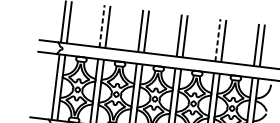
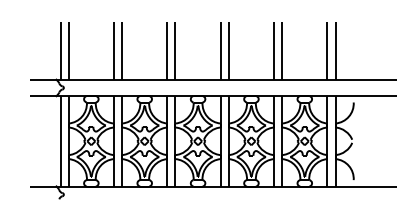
line: (101, 26) -> (113, 50), dashed -> solid
line: (218, 40) -> (274, 50), dashed -> solid

